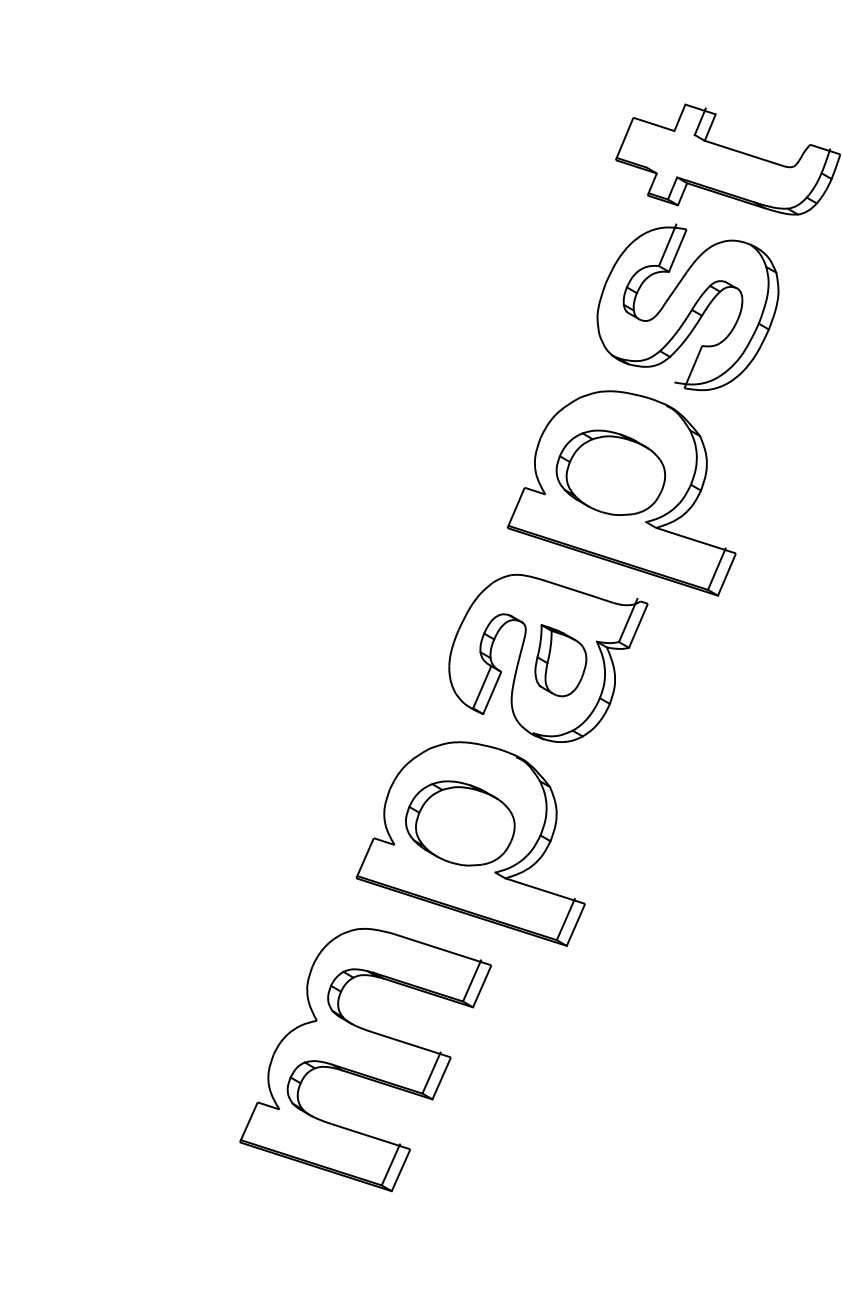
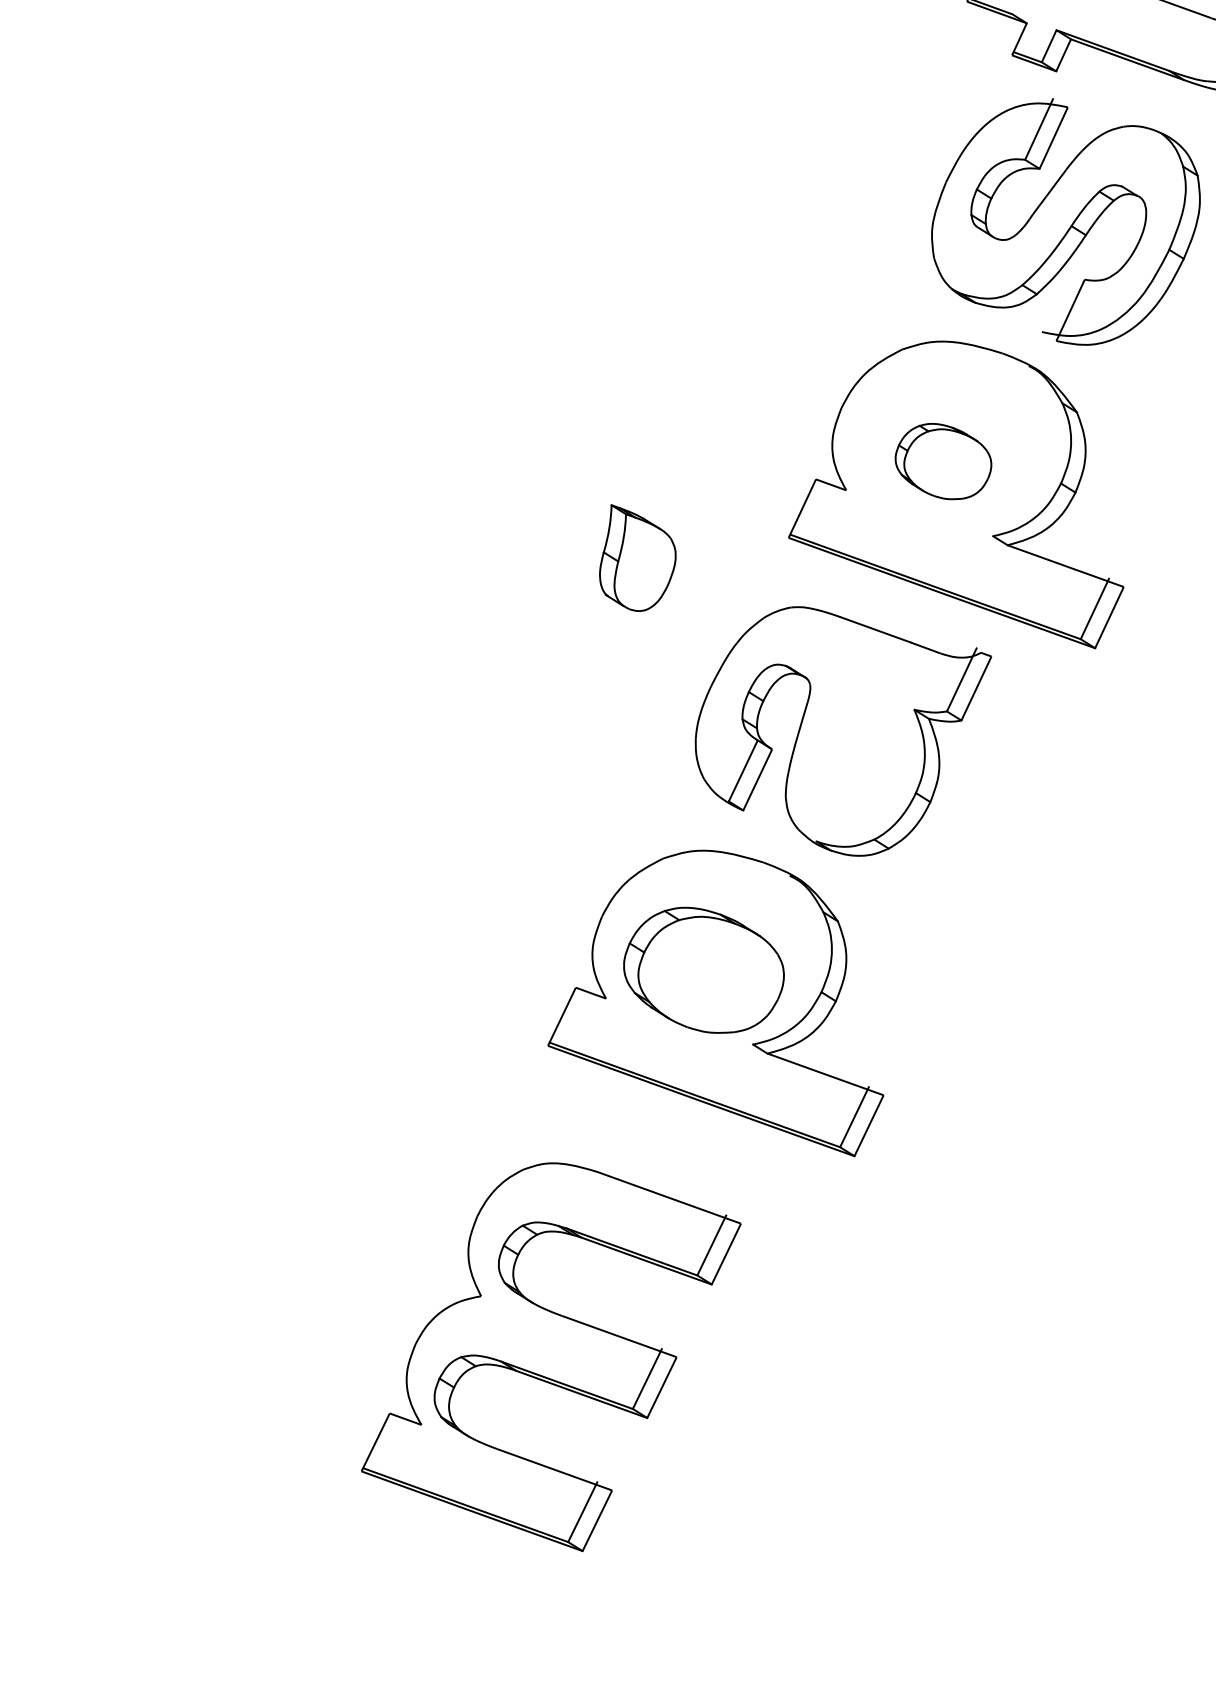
part: (610, 472) -> (943, 461), size x0.6
part: (560, 660) -> (637, 558), moved
part: (365, 1059) -> (550, 1355), moved

